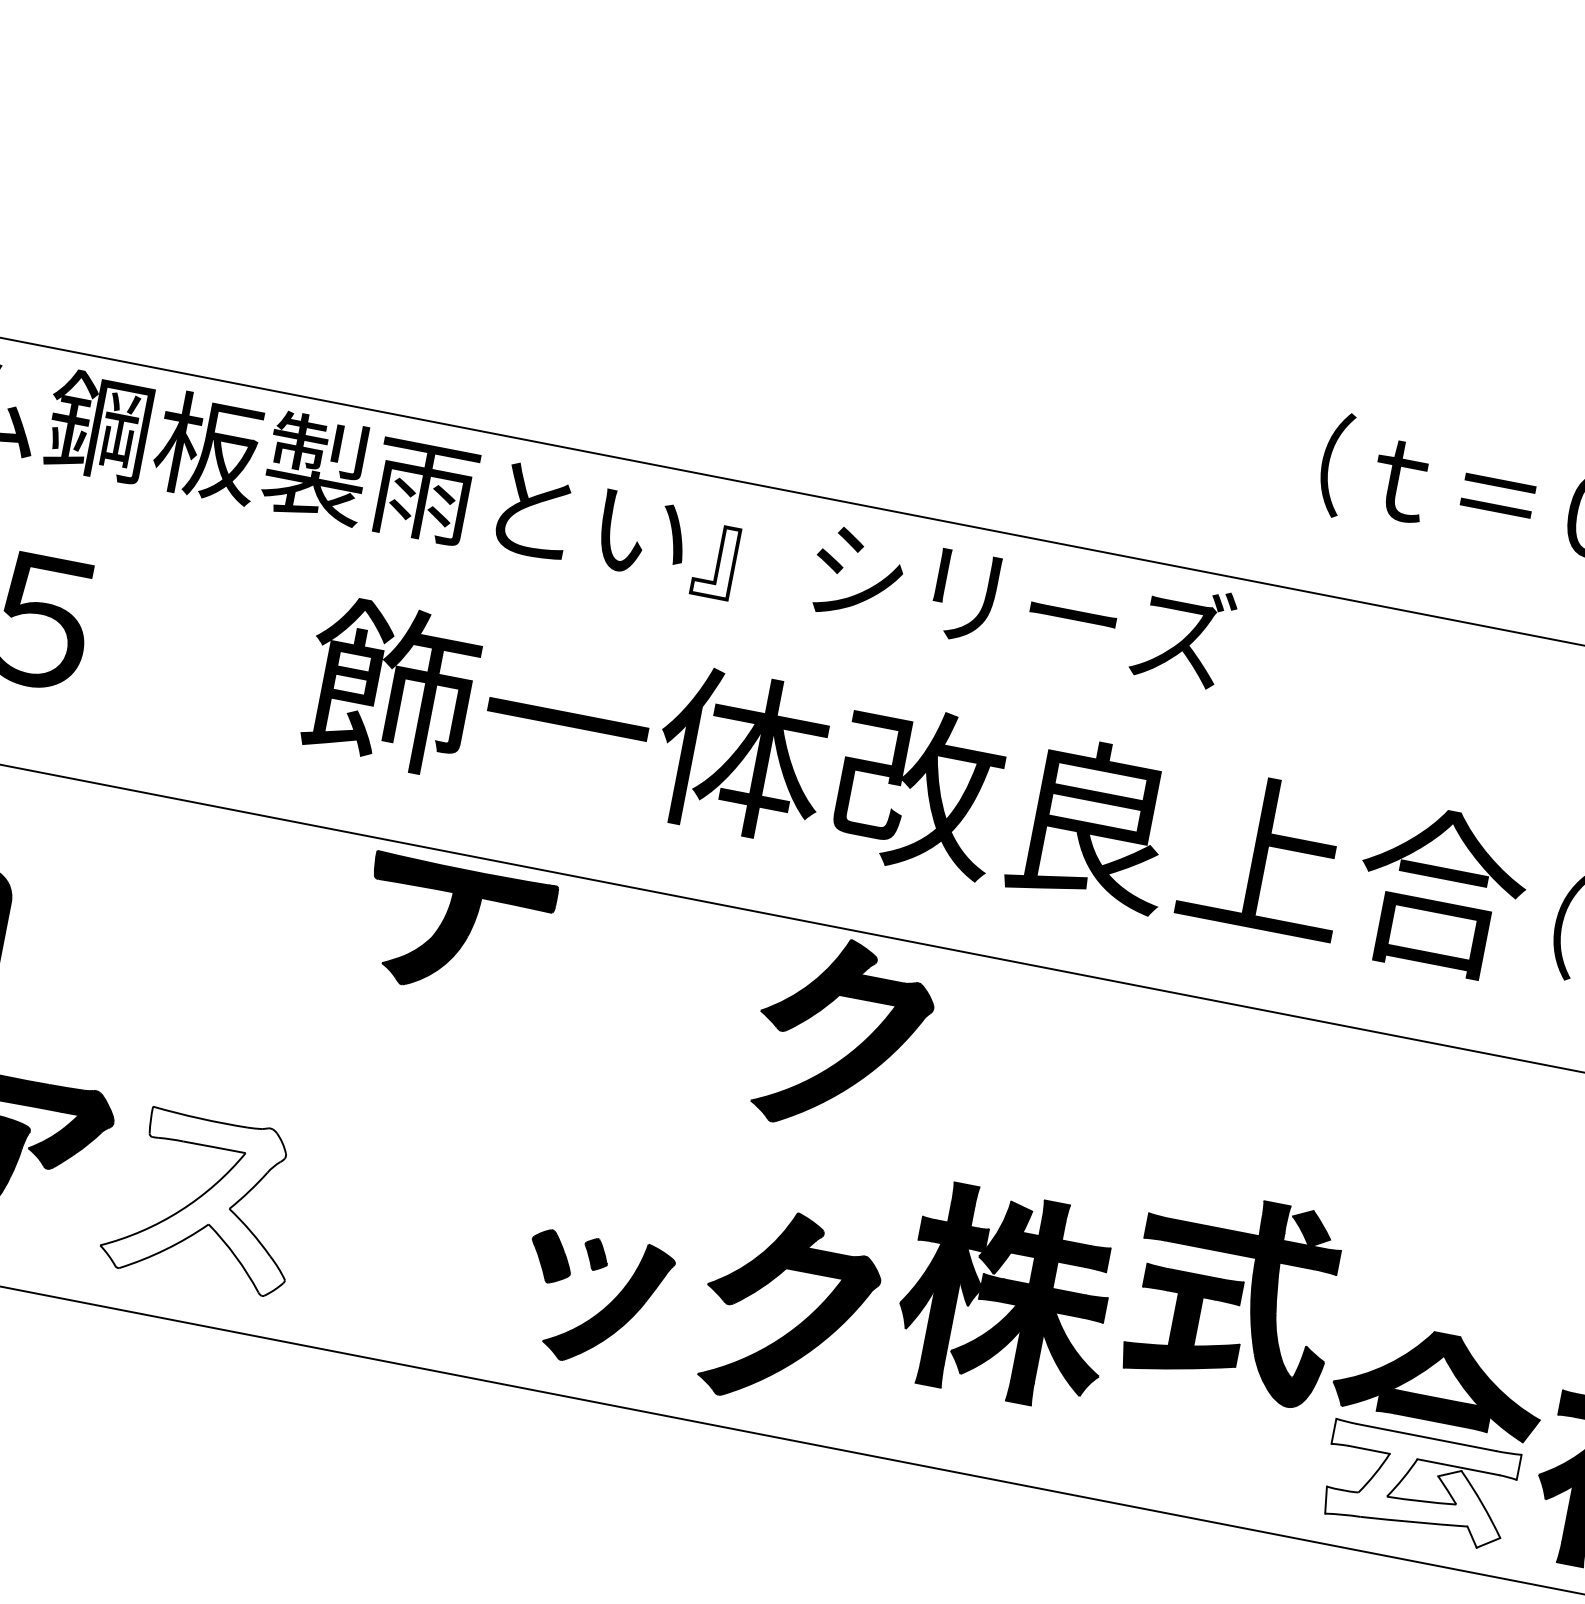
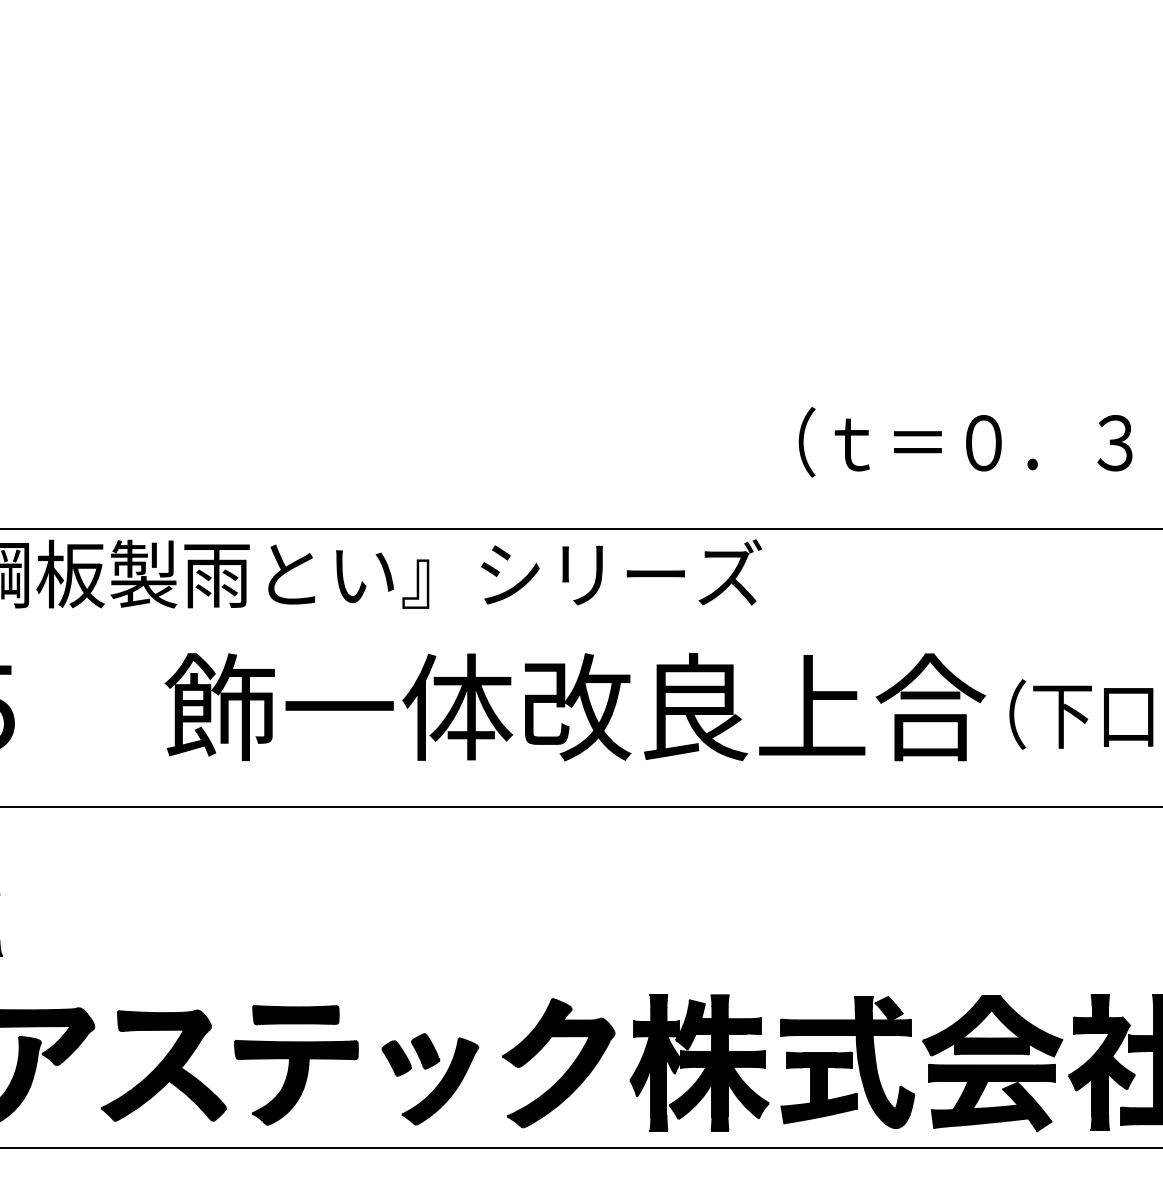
part: (456, 930) -> (296, 1082), moved
part: (853, 1048) -> (567, 884), removed
part: (414, 1164) -> (295, 1015), added
fill: (204, 1200) -> (163, 1065), added
part: (595, 1254) -> (425, 1051), size x1.67
part: (1234, 1295) -> (847, 1062), moved
part: (1007, 1296) -> (699, 1062), moved
fill: (1418, 1485) -> (991, 1097), added

